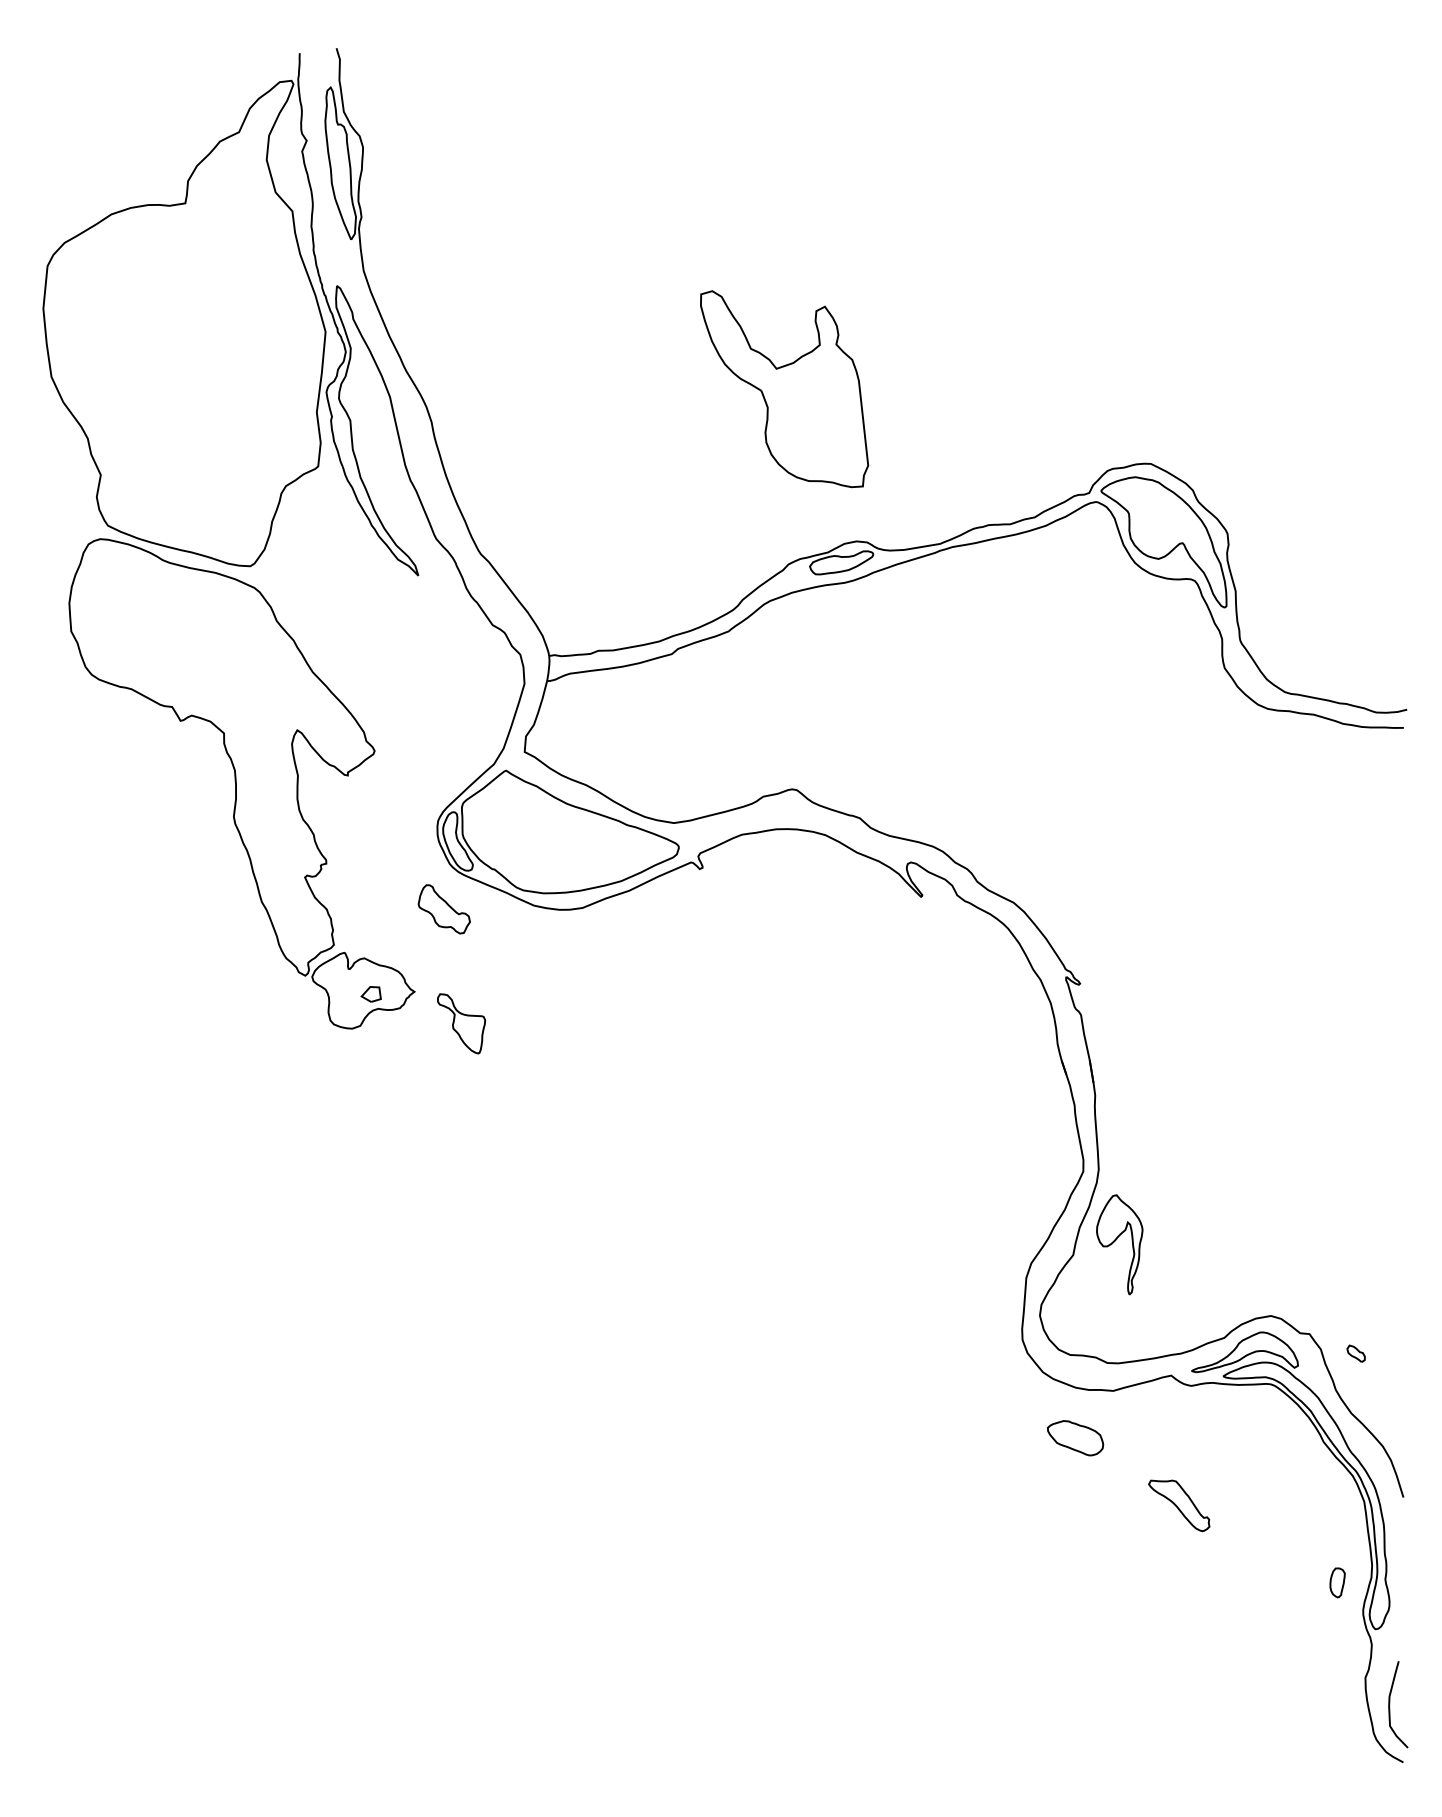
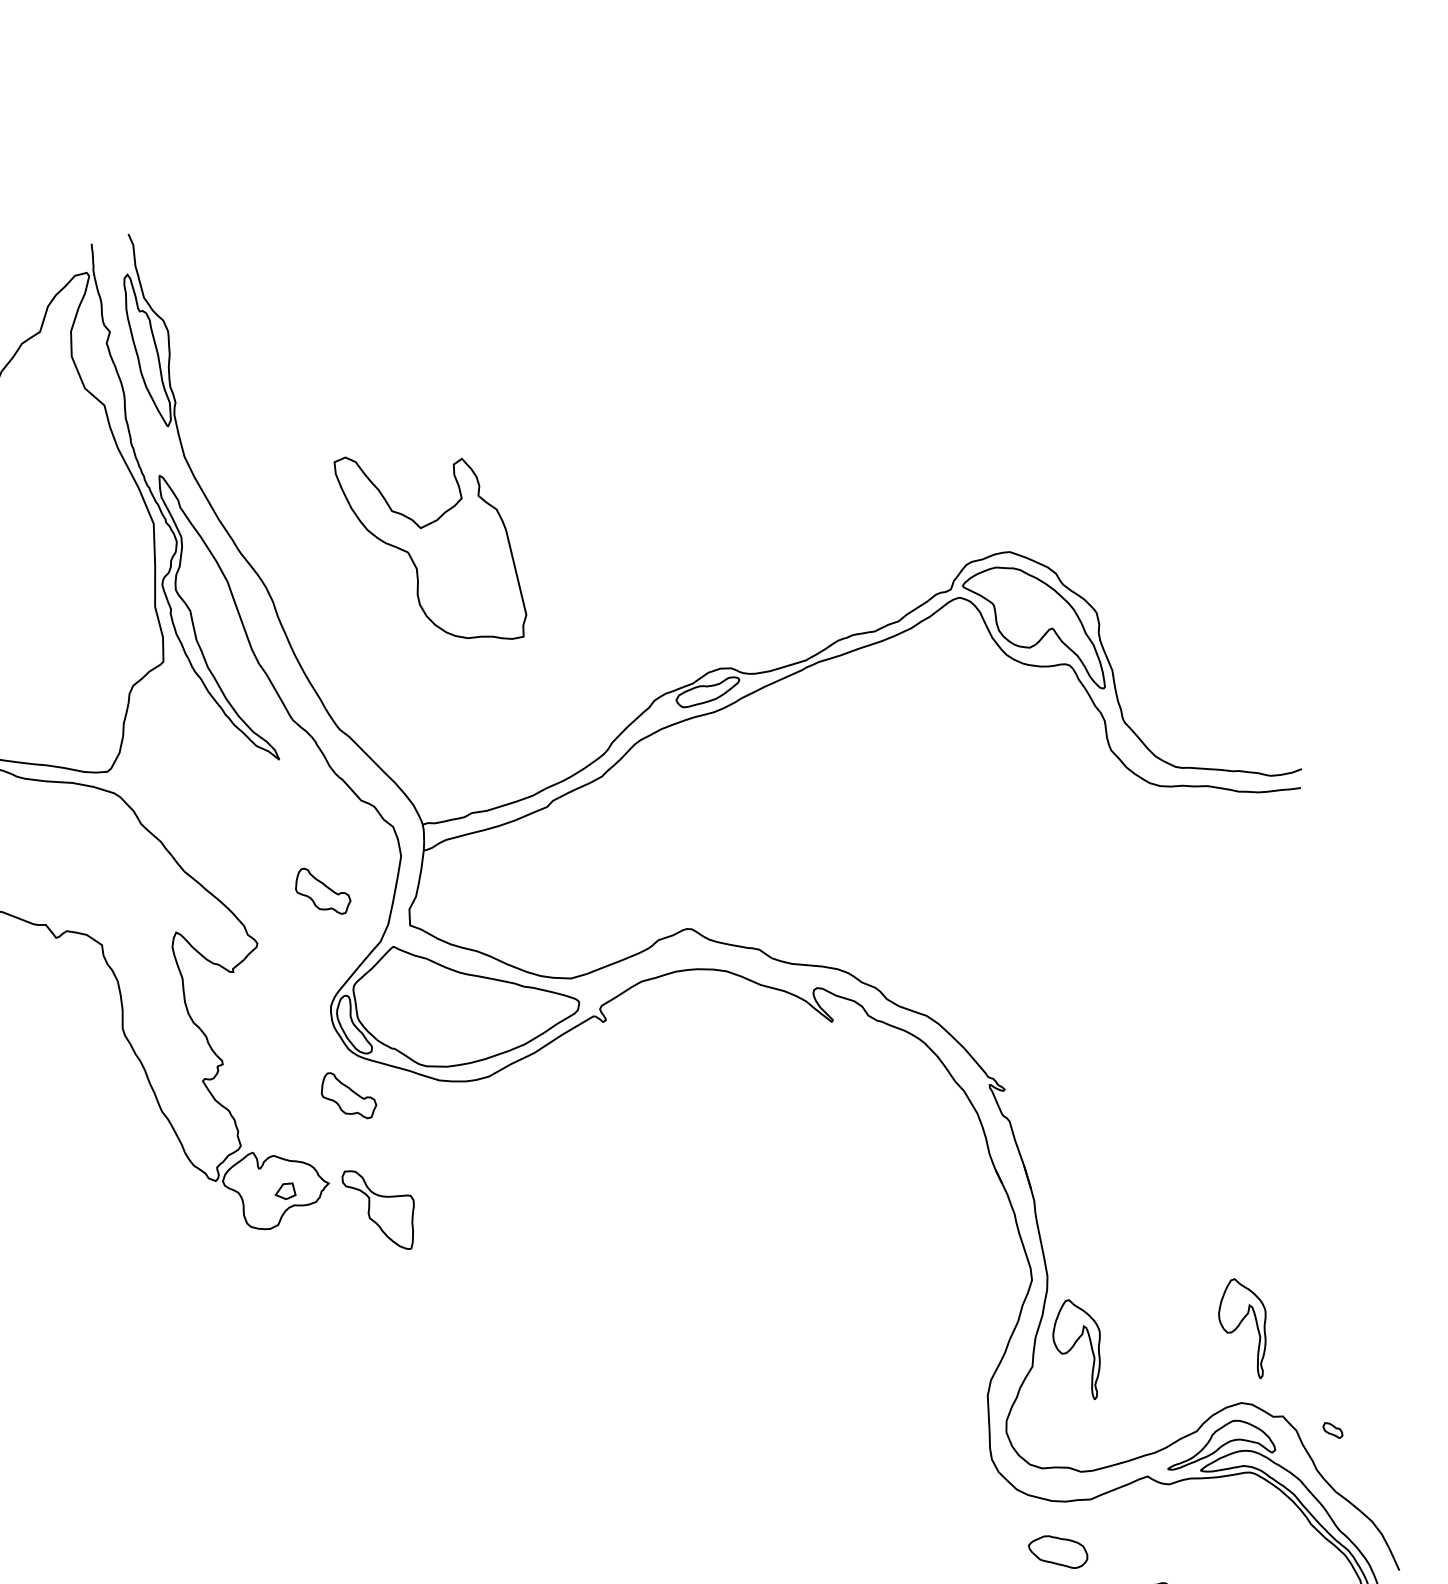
part: (784, 389) -> (431, 548), moved
part: (443, 708) -> (321, 891), added
part: (461, 1023) -> (380, 1209), size x1.4
part: (1282, 1244) -> (1243, 1328), added

